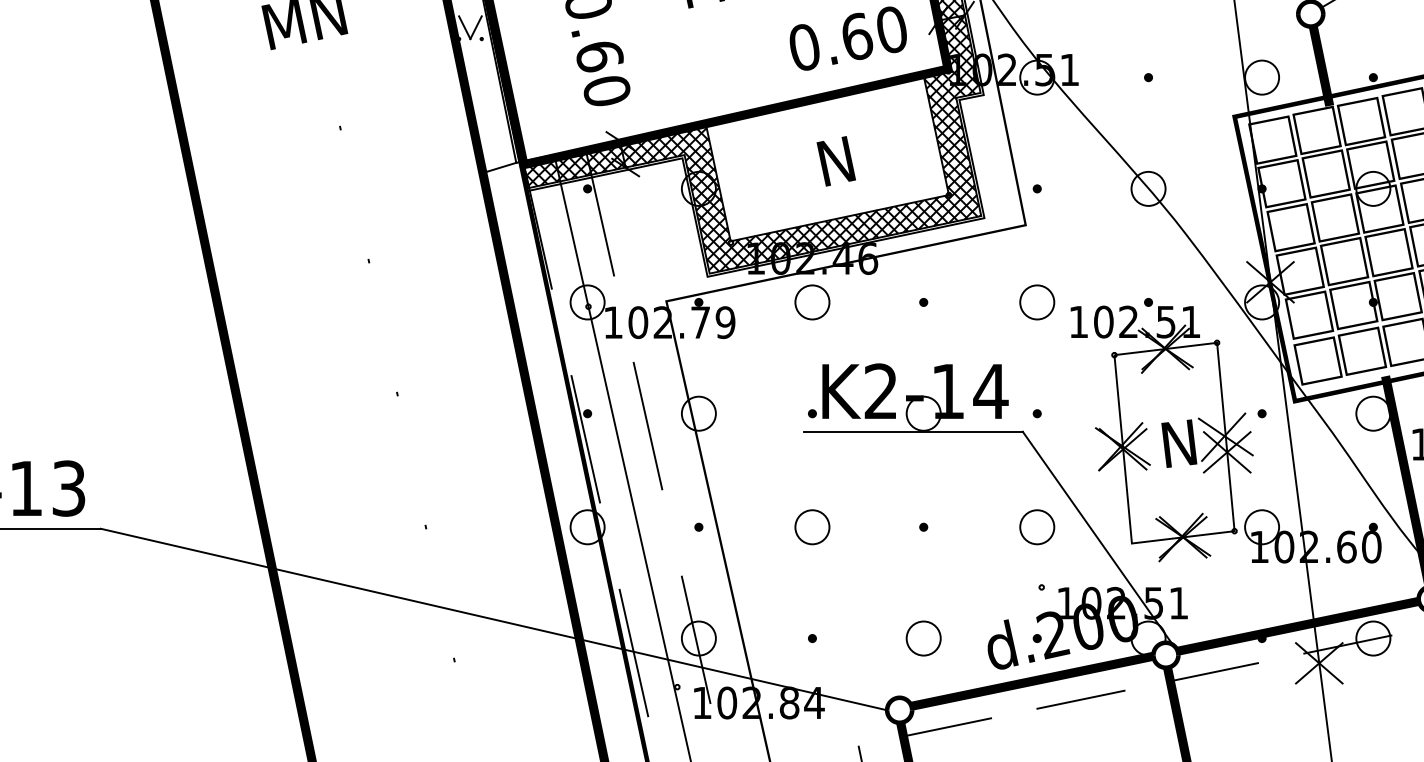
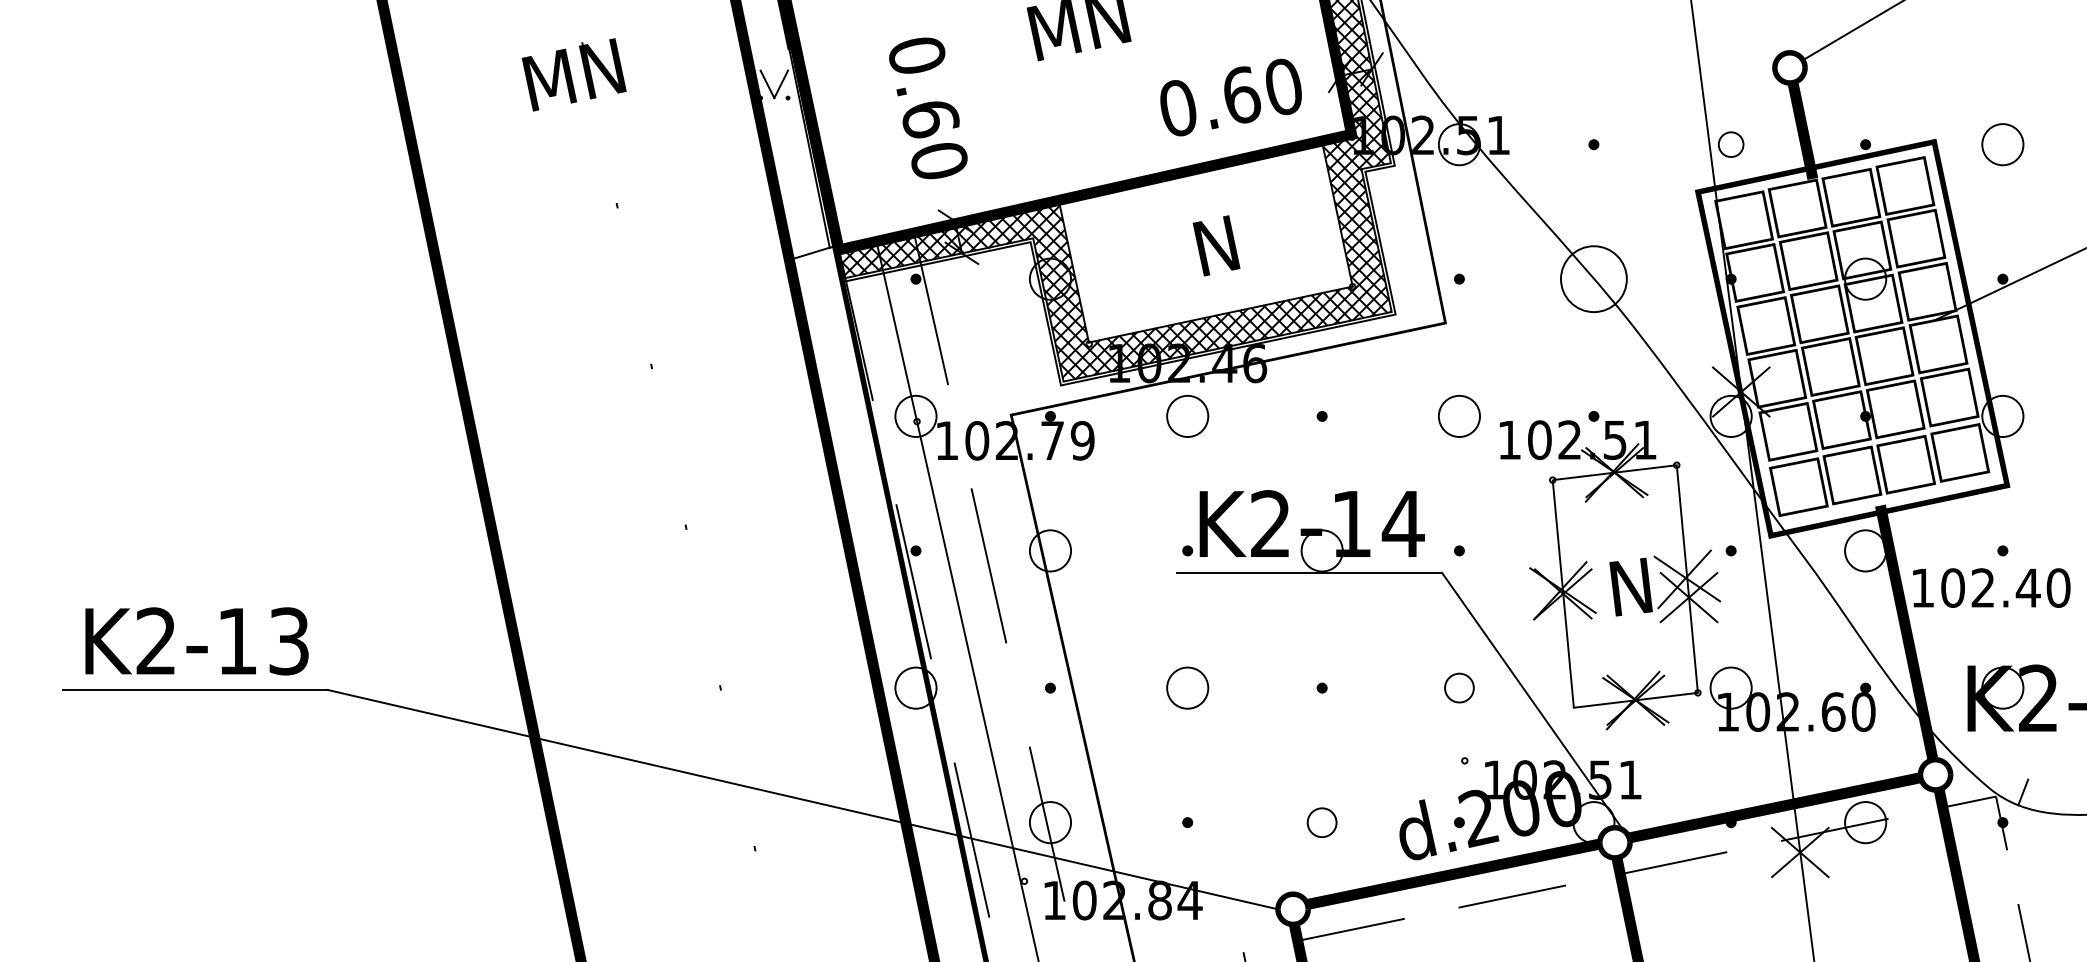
circle: (1261, 77) -> (1730, 144), size x0.6
circle: (1148, 188) -> (1593, 278), size x1.6
circle: (1037, 526) -> (1459, 687), size x0.7
circle: (923, 638) -> (1321, 822), size x0.7

